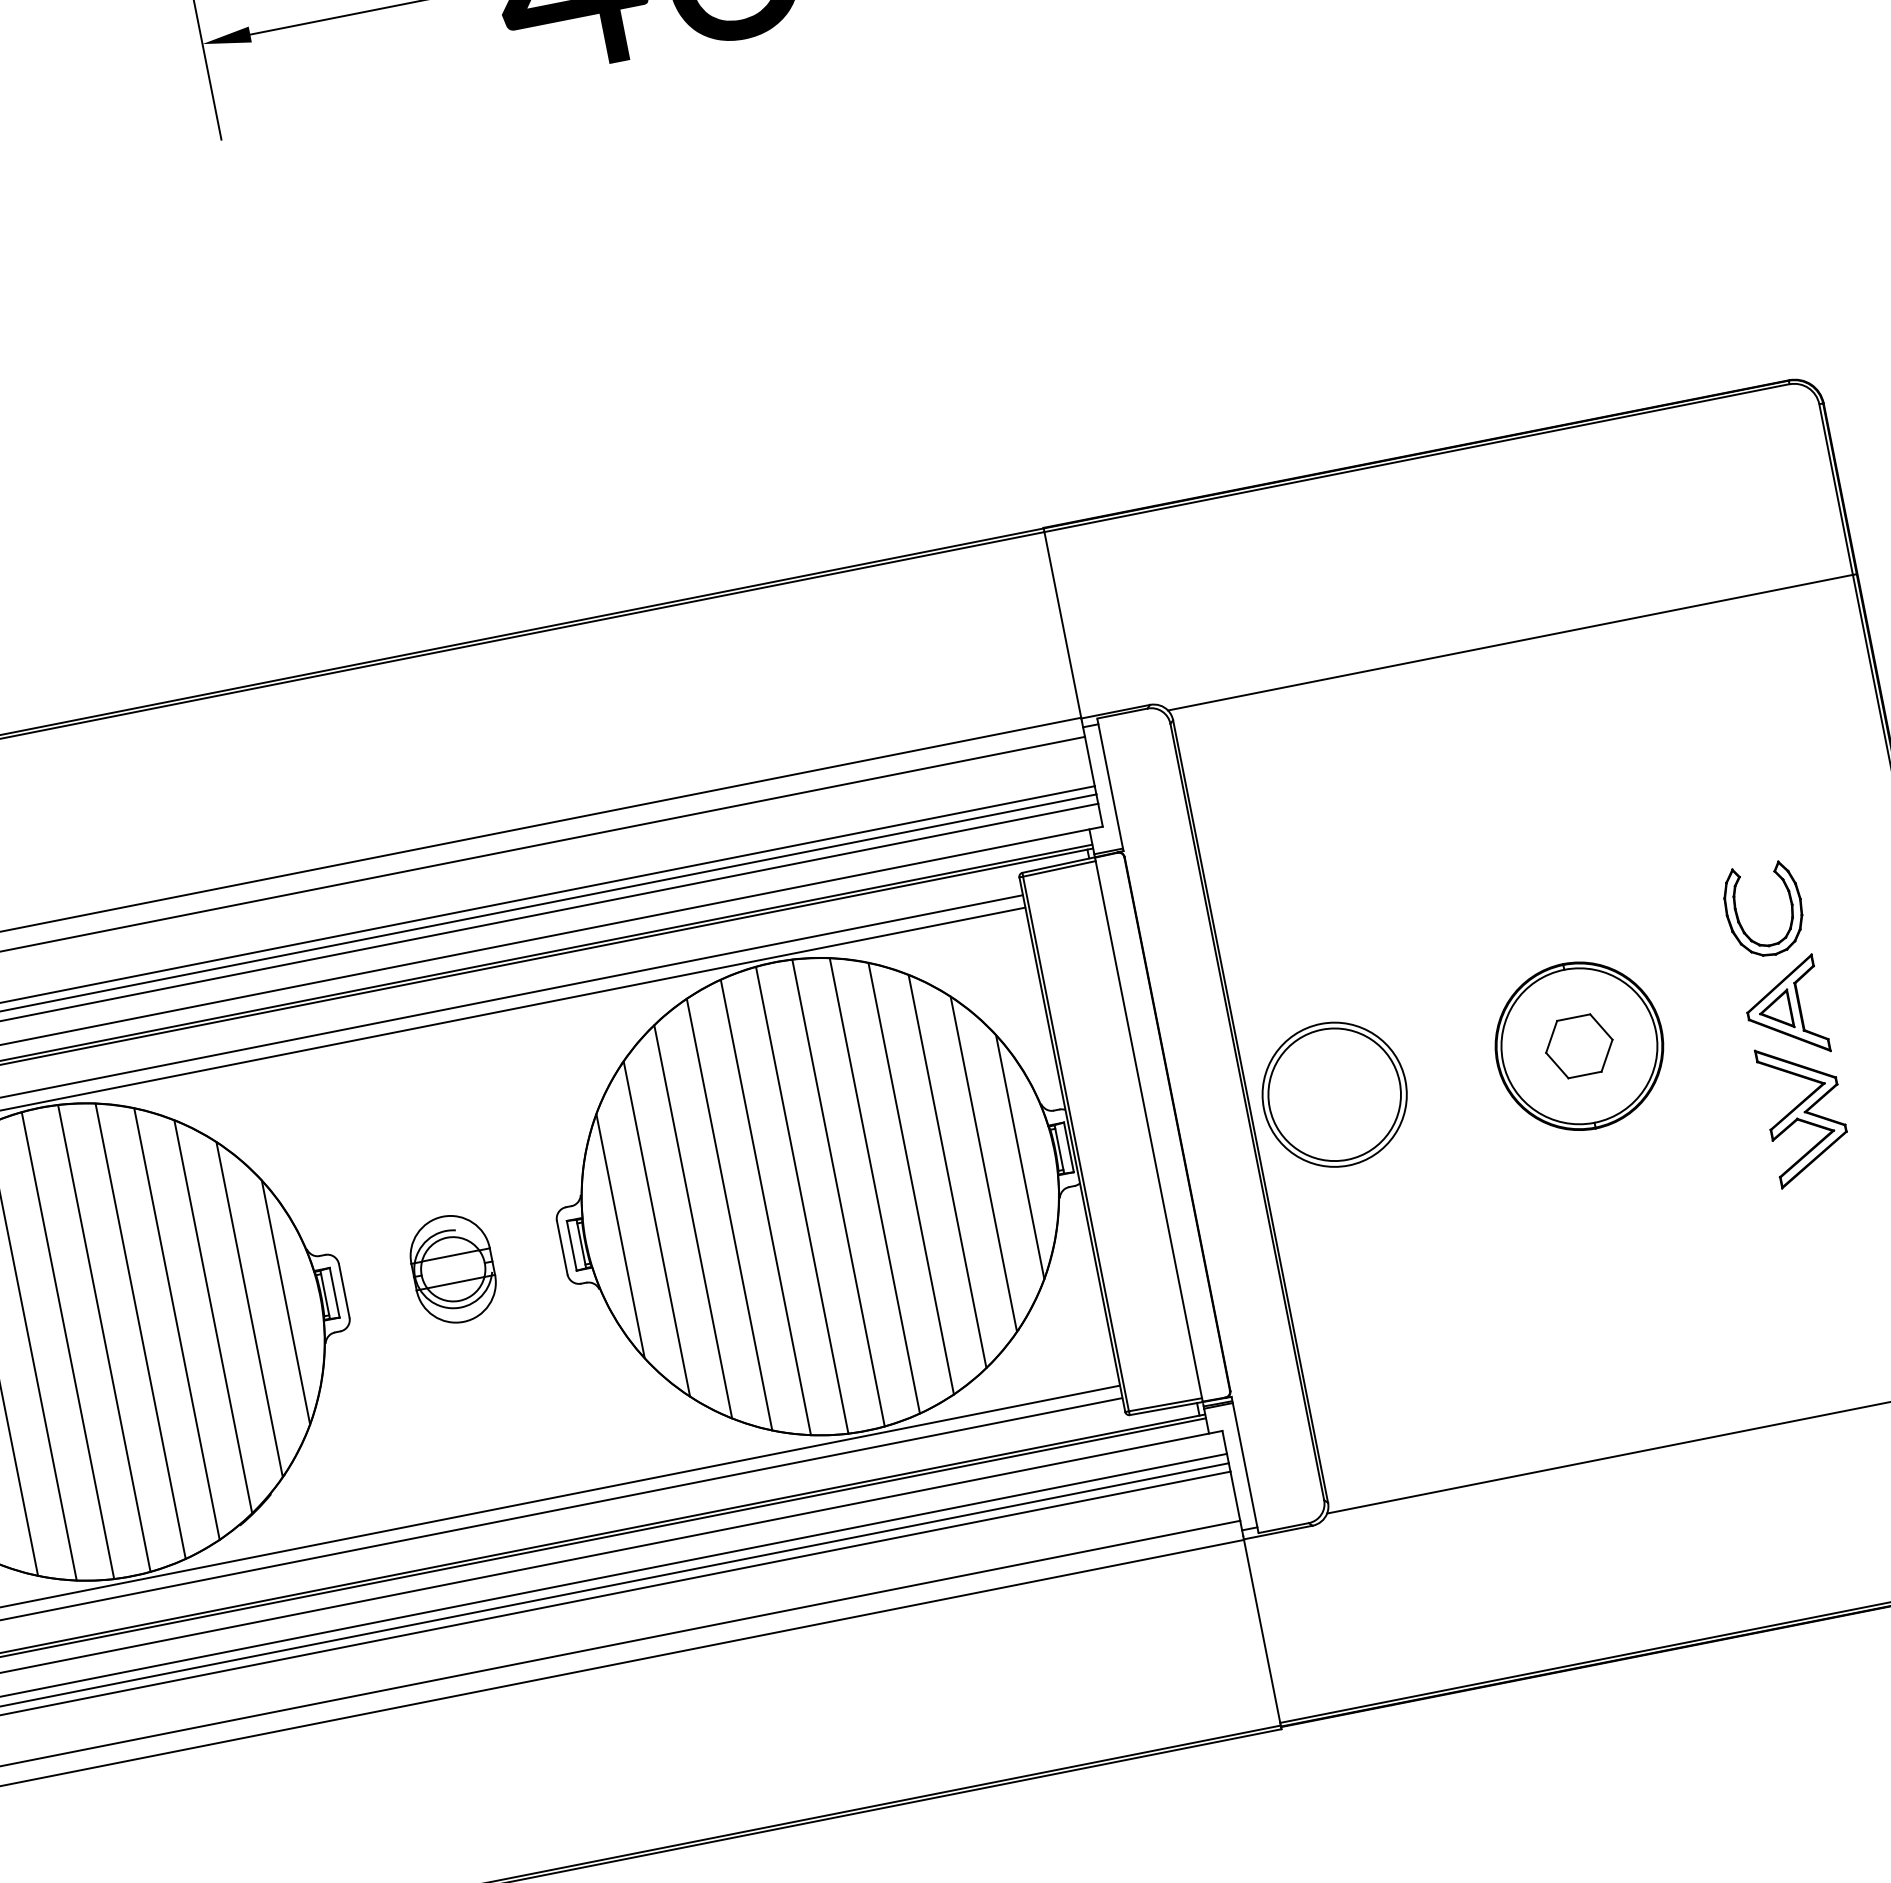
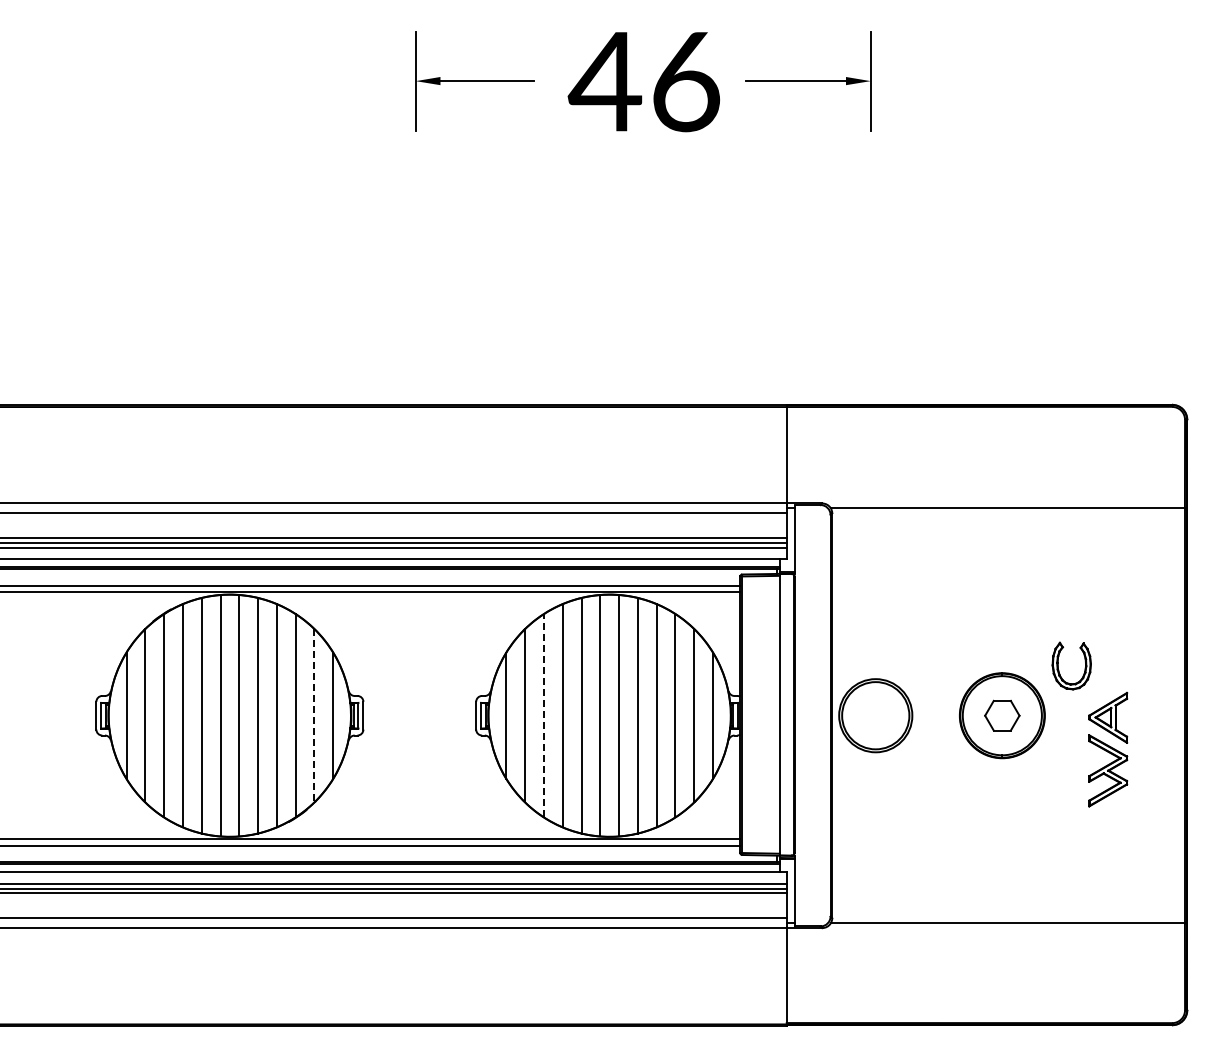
part: (1738, 913) -> (1058, 665), moved
line: (692, 1221) -> (543, 715), solid -> dashed
part: (452, 1268) -> (419, 715), removed
line: (249, 1309) -> (314, 715), solid -> dashed

